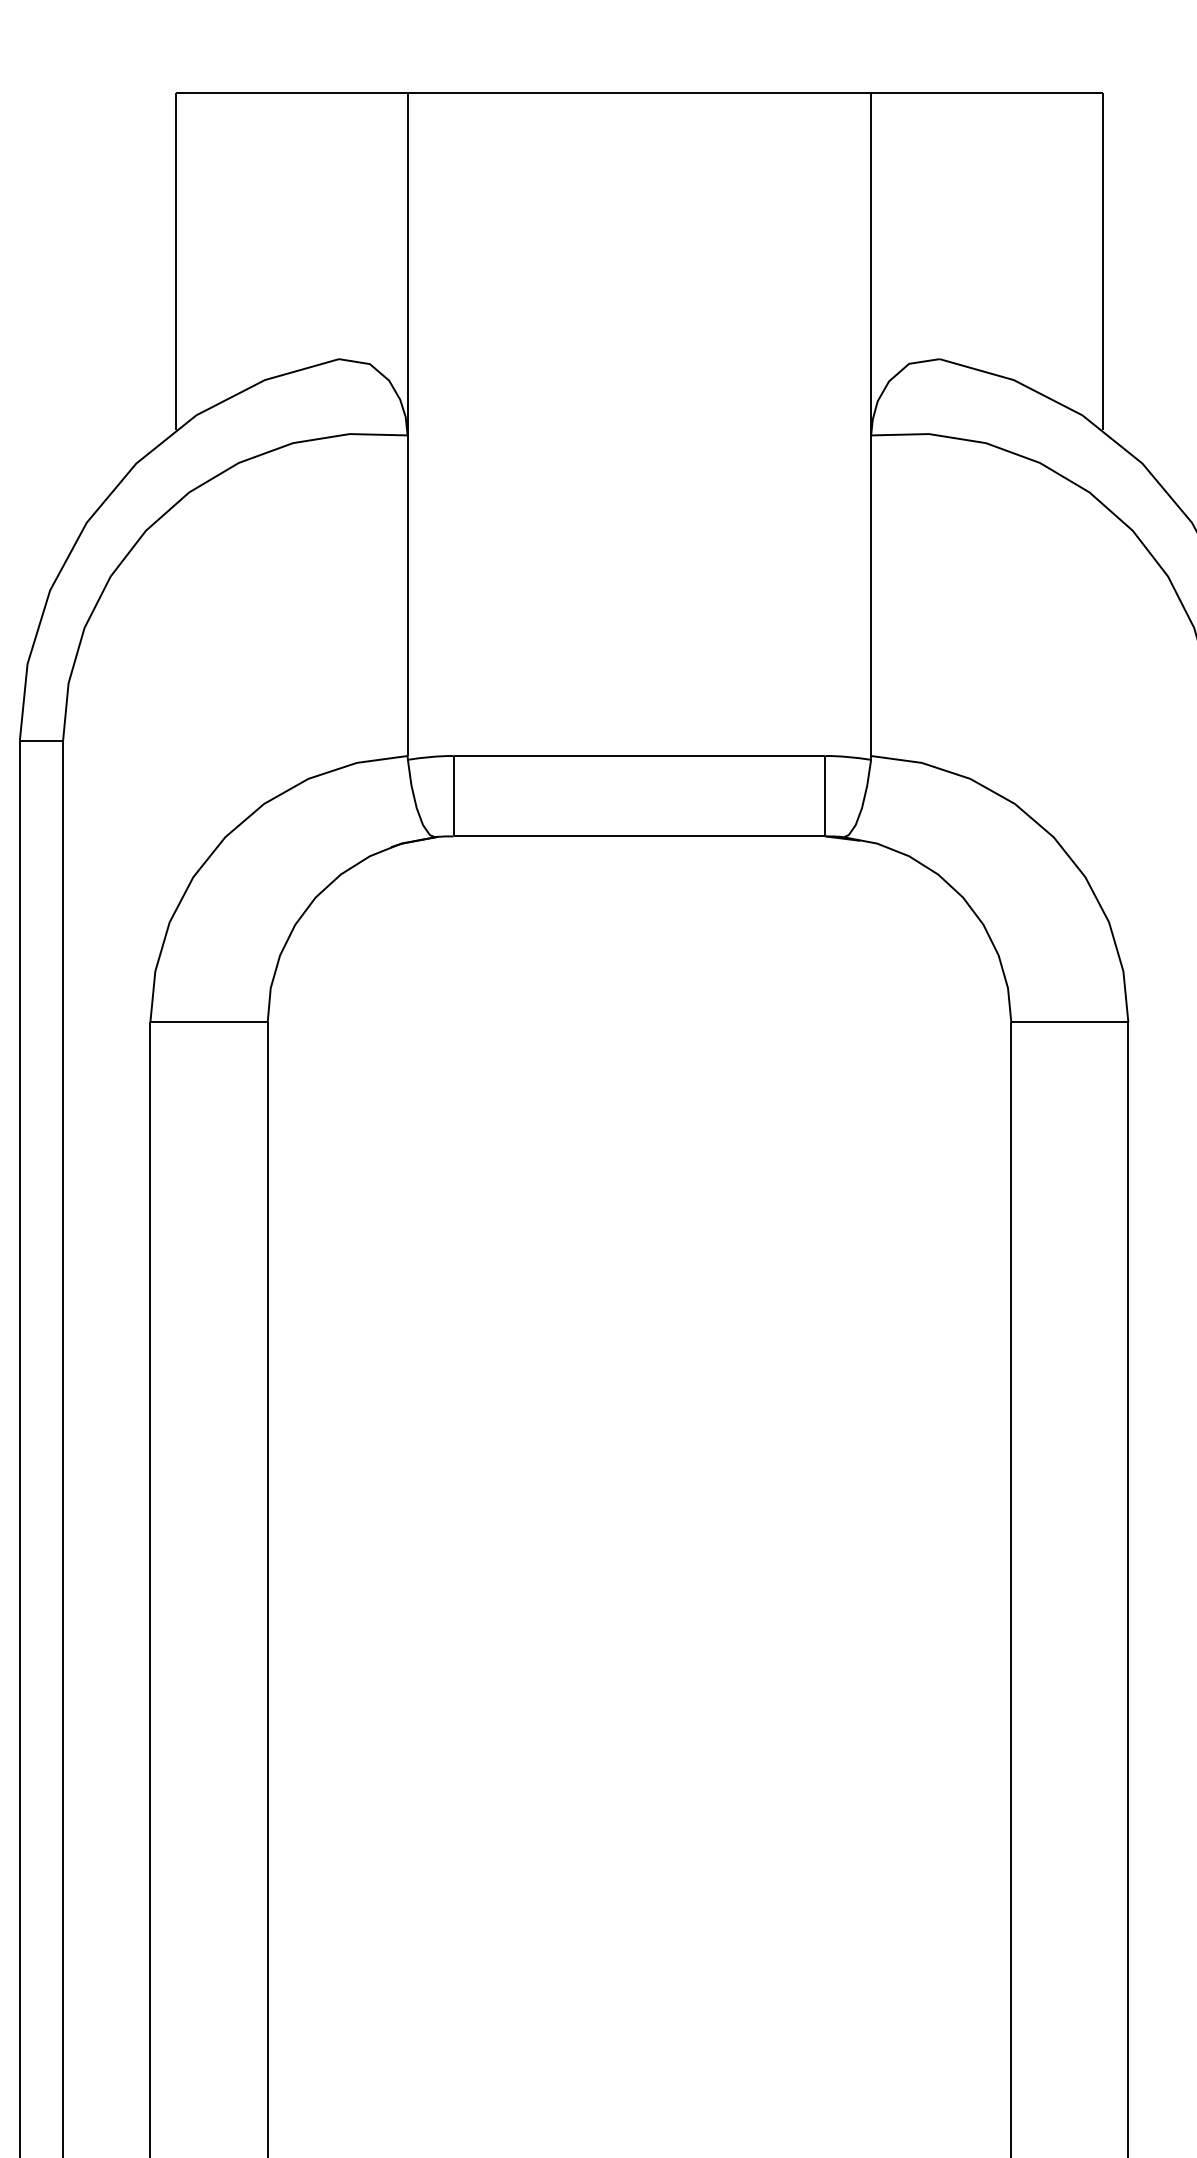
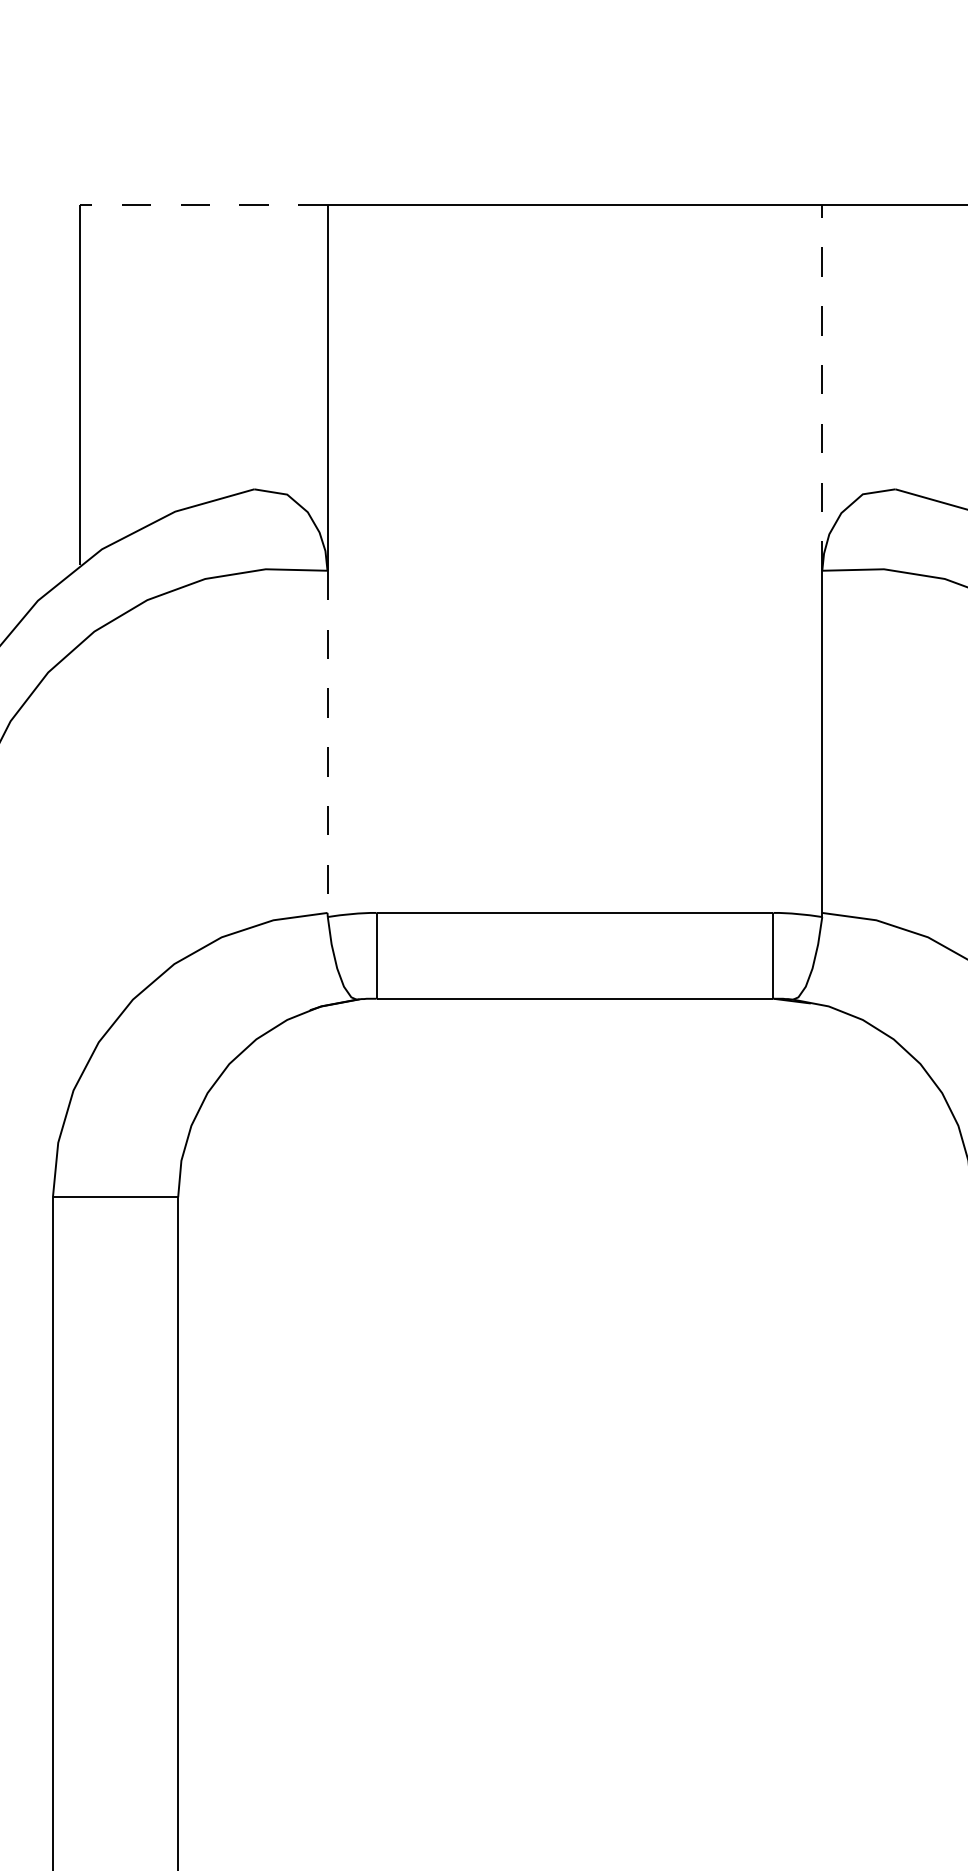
line: (291, 92) -> (203, 204), solid -> dashed
line: (871, 263) -> (822, 387), solid -> dashed
line: (407, 596) -> (327, 742), solid -> dashed

